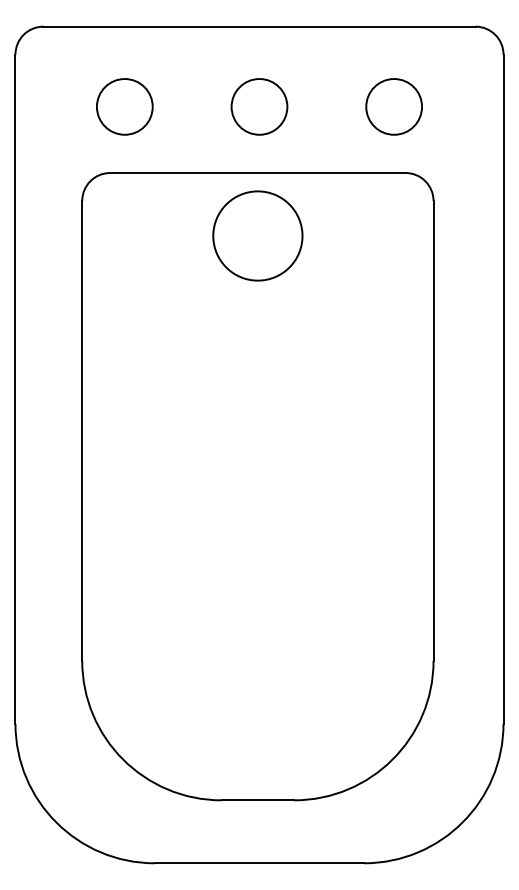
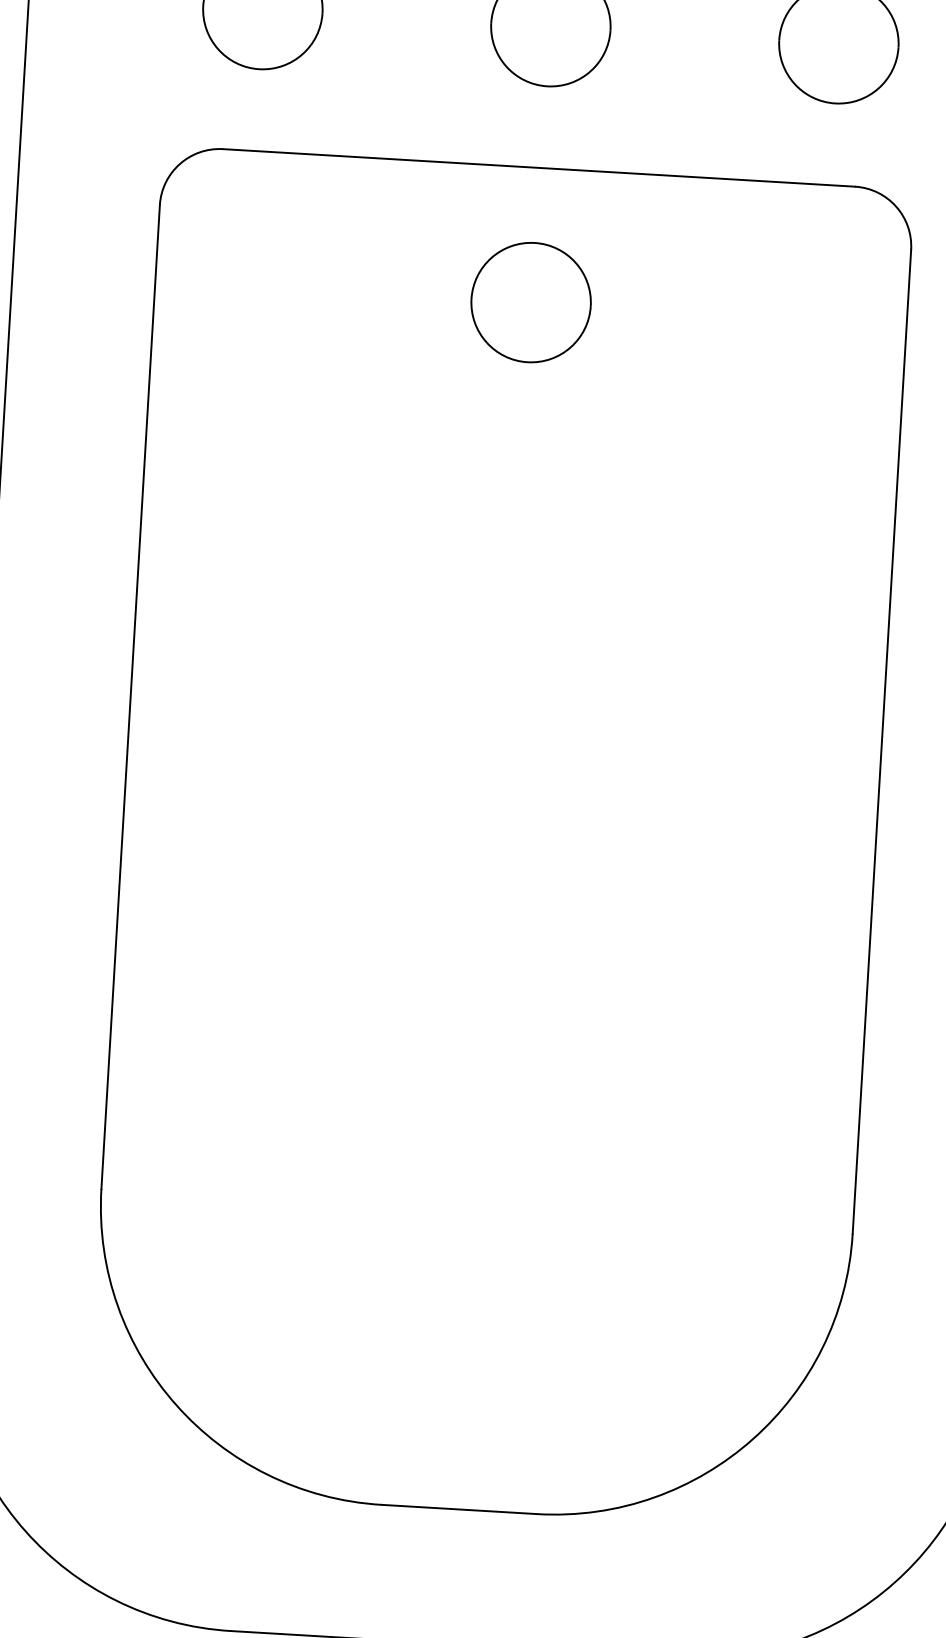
part: (257, 235) -> (530, 301), size x0.62

